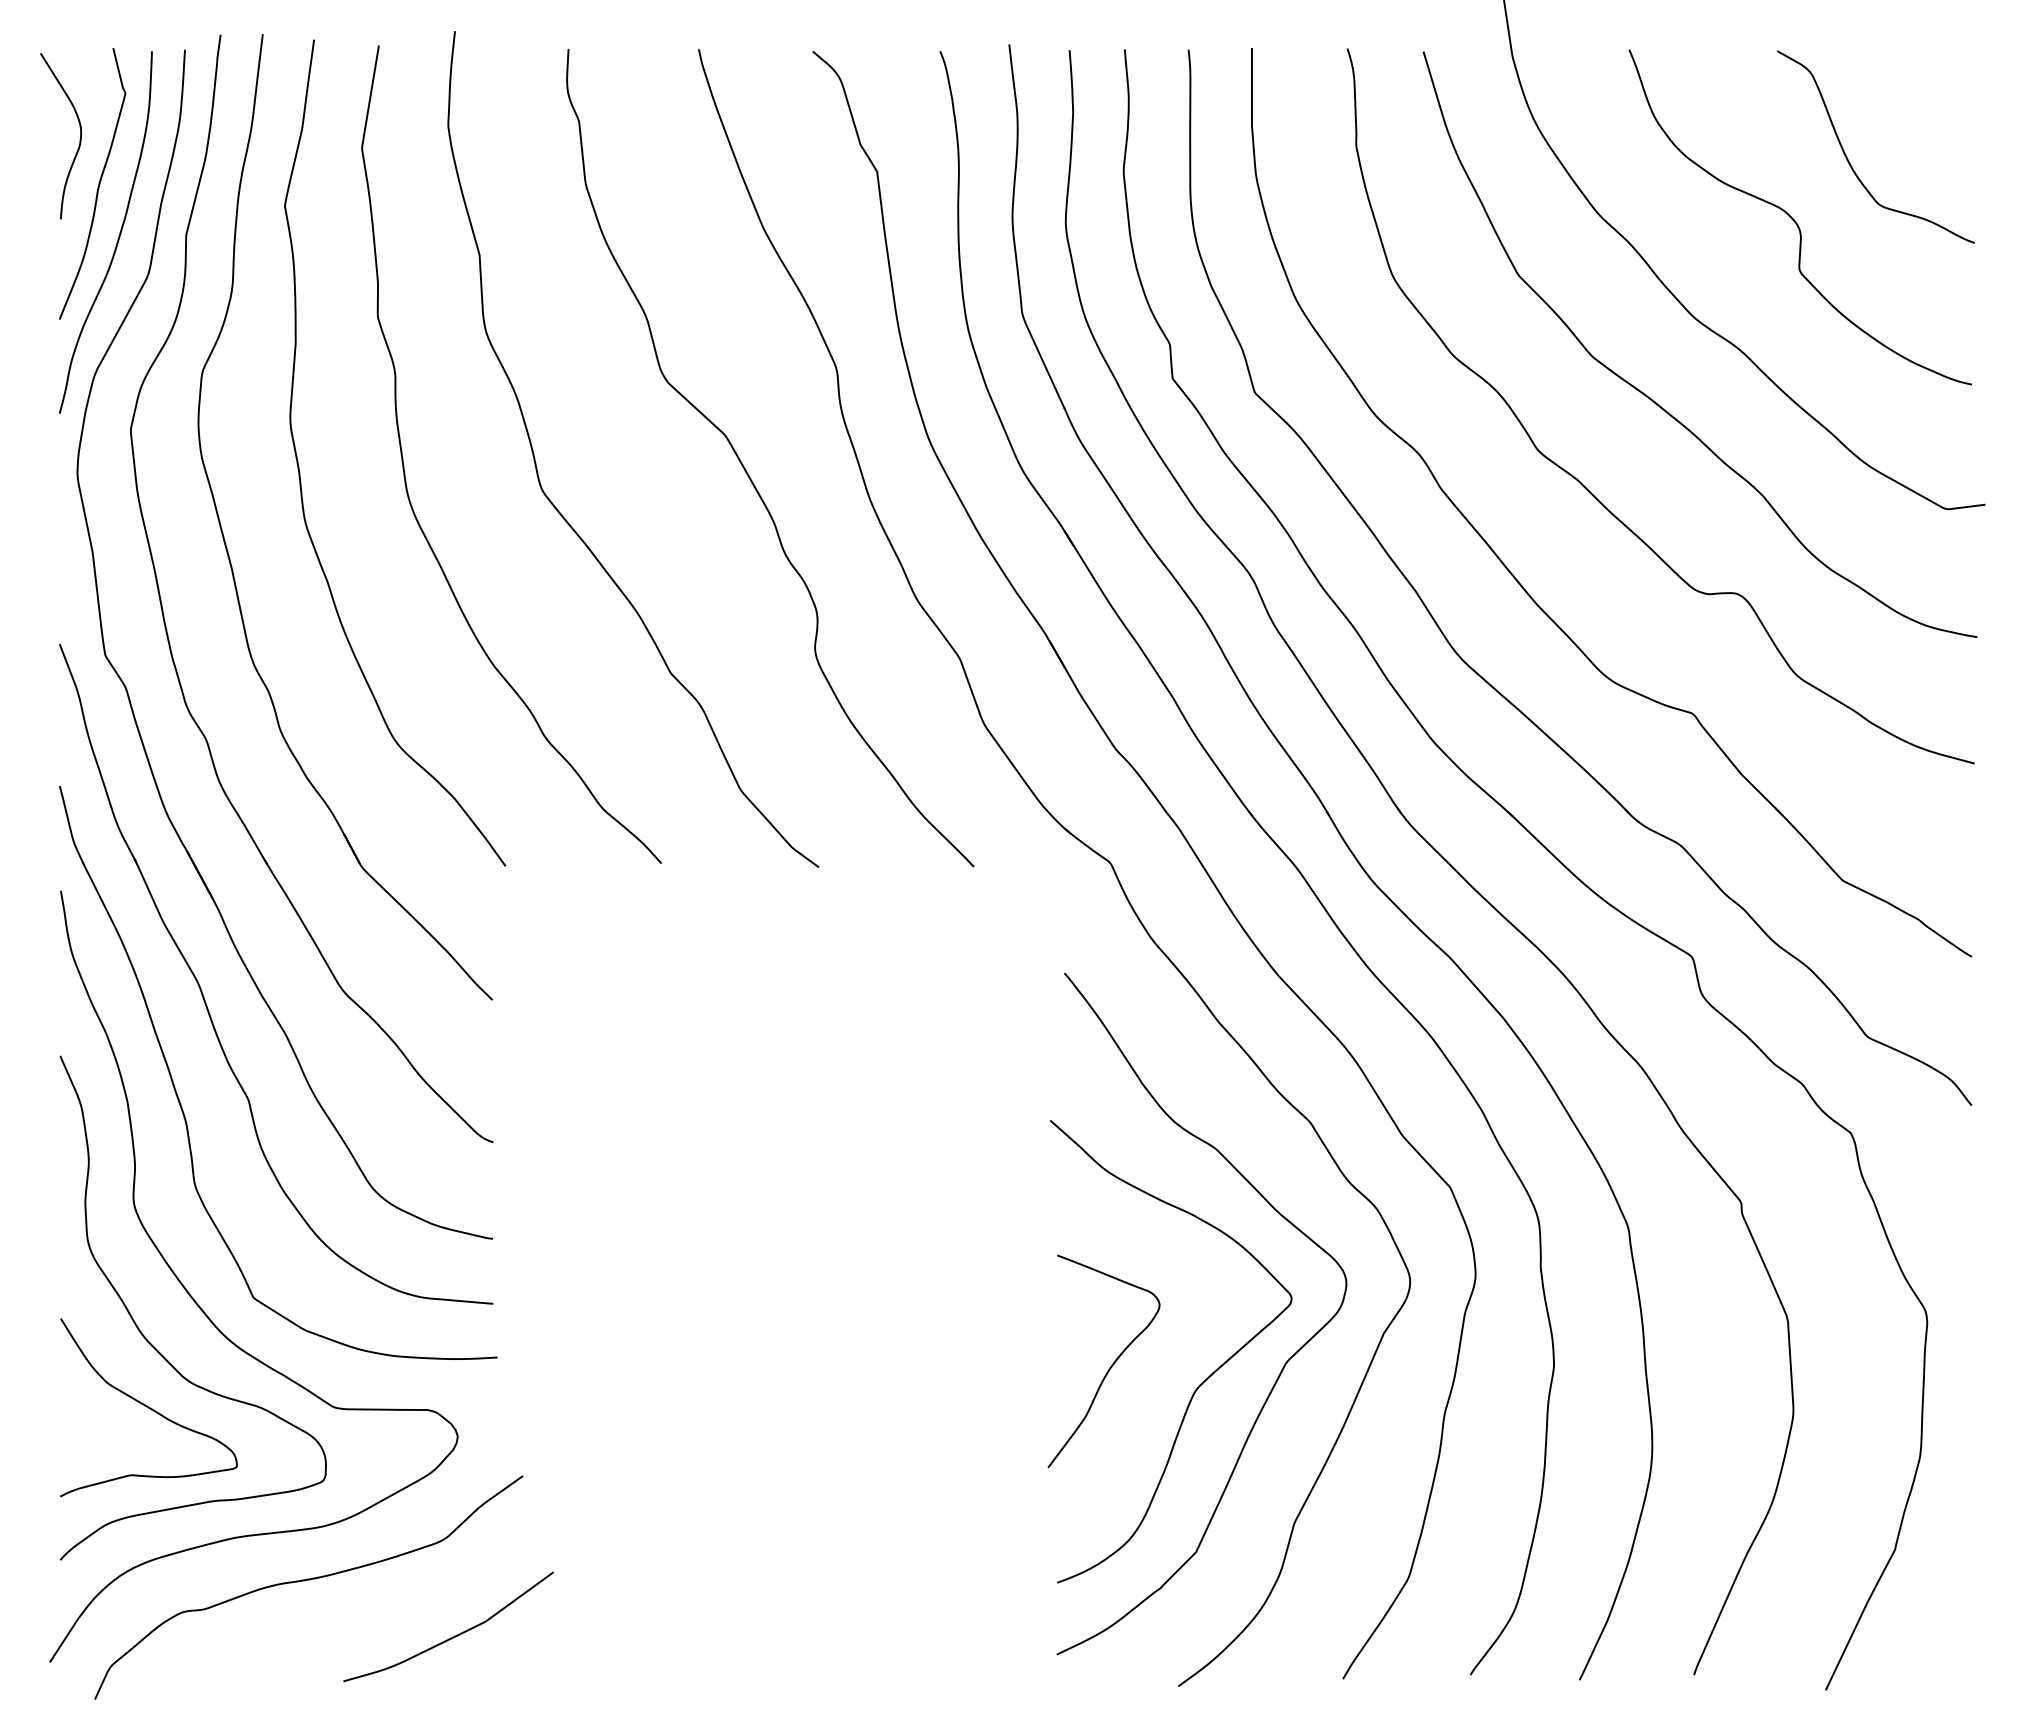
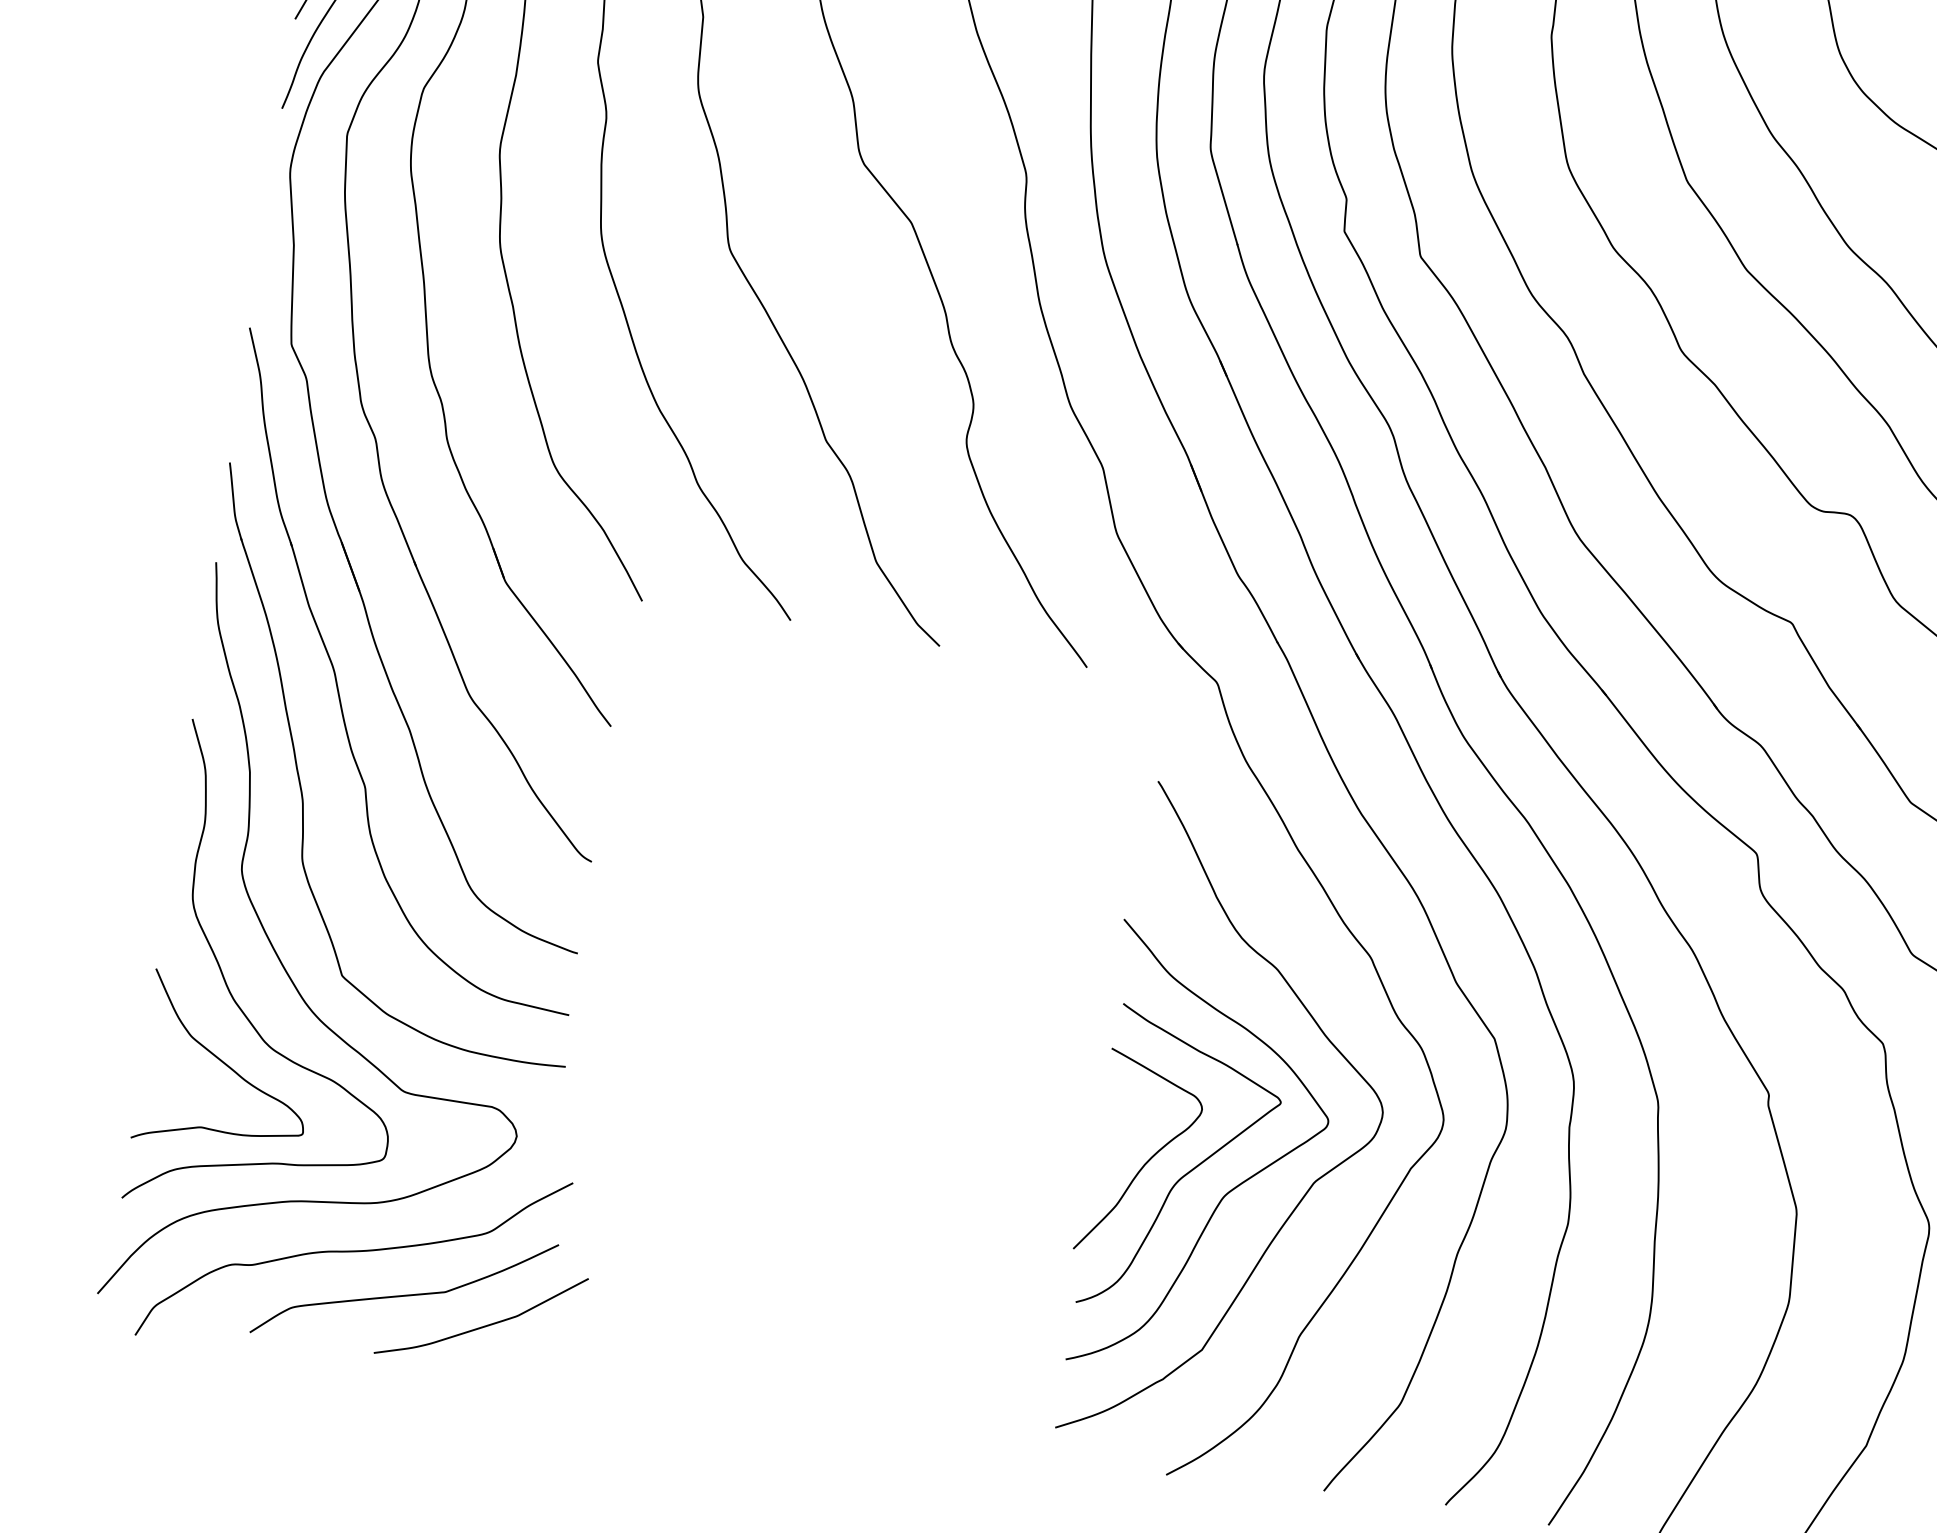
curve: (1155, 1370) -> (1188, 1171), added
curve: (366, 1616) -> (404, 1294), added

